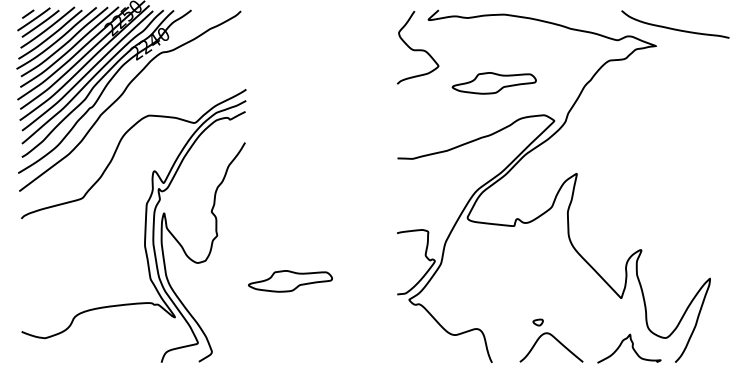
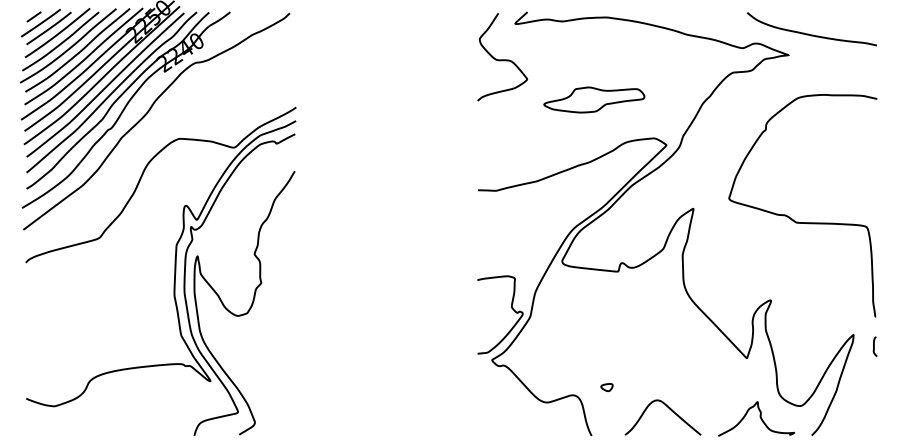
curve: (659, 181) -> (792, 218), added
part: (290, 280) -> (349, 337), removed
curve: (727, 288) -> (874, 346), added
part: (537, 322) -> (606, 387), moved

